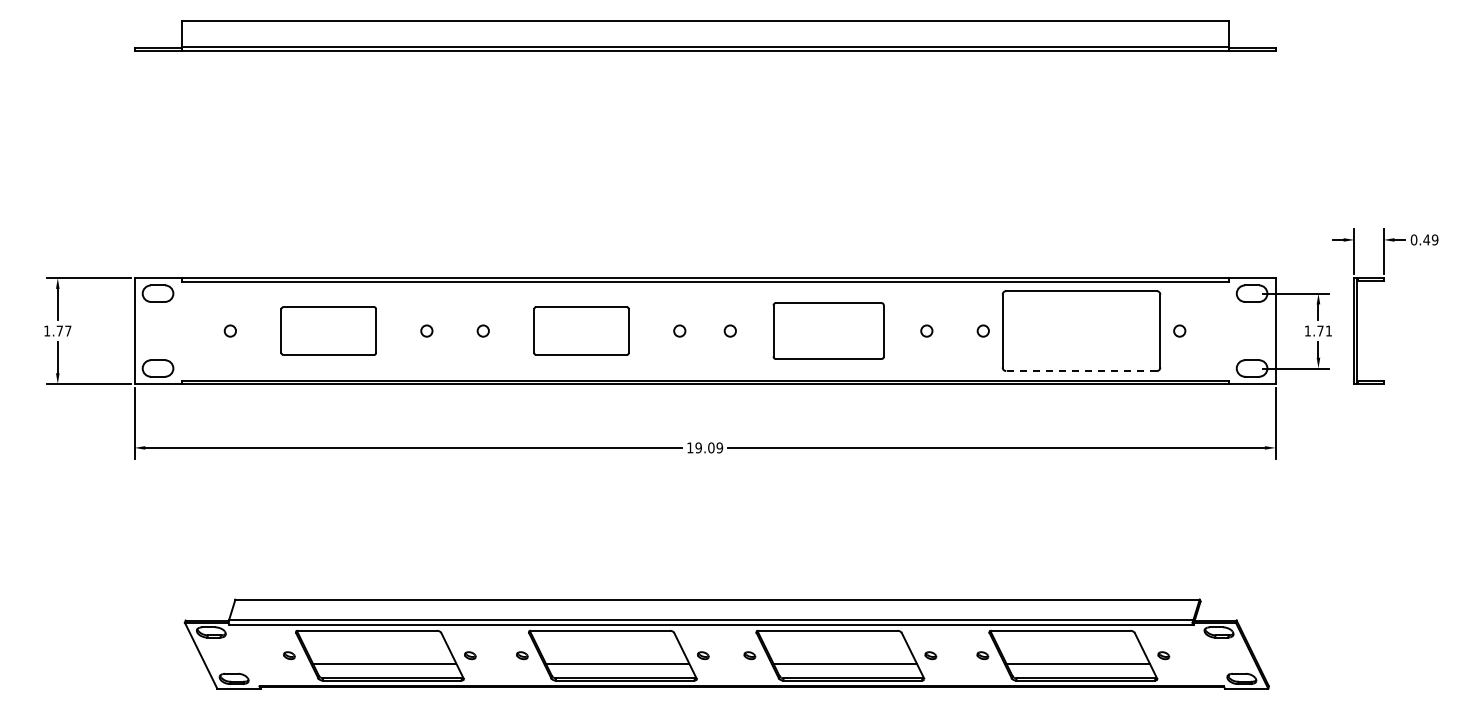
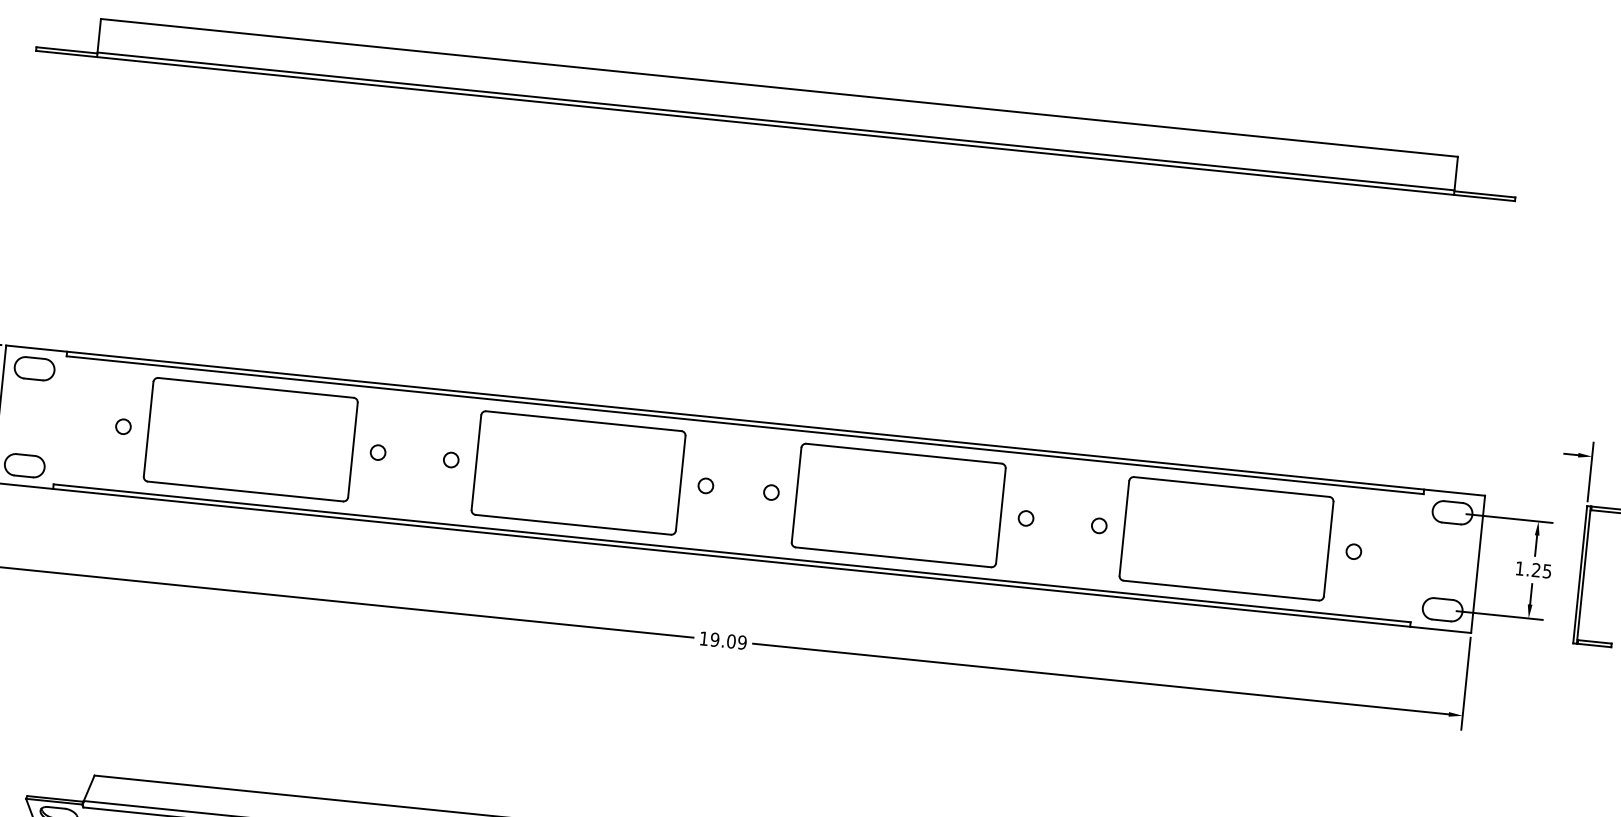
part: (328, 330) -> (250, 438), size x1.67
part: (581, 330) -> (578, 472), size x1.67
part: (828, 330) -> (898, 504), size x1.43
text: (1324, 330) -> (1541, 570), 1.71 -> 1.25
line: (1081, 371) -> (1221, 591), dashed -> solid

